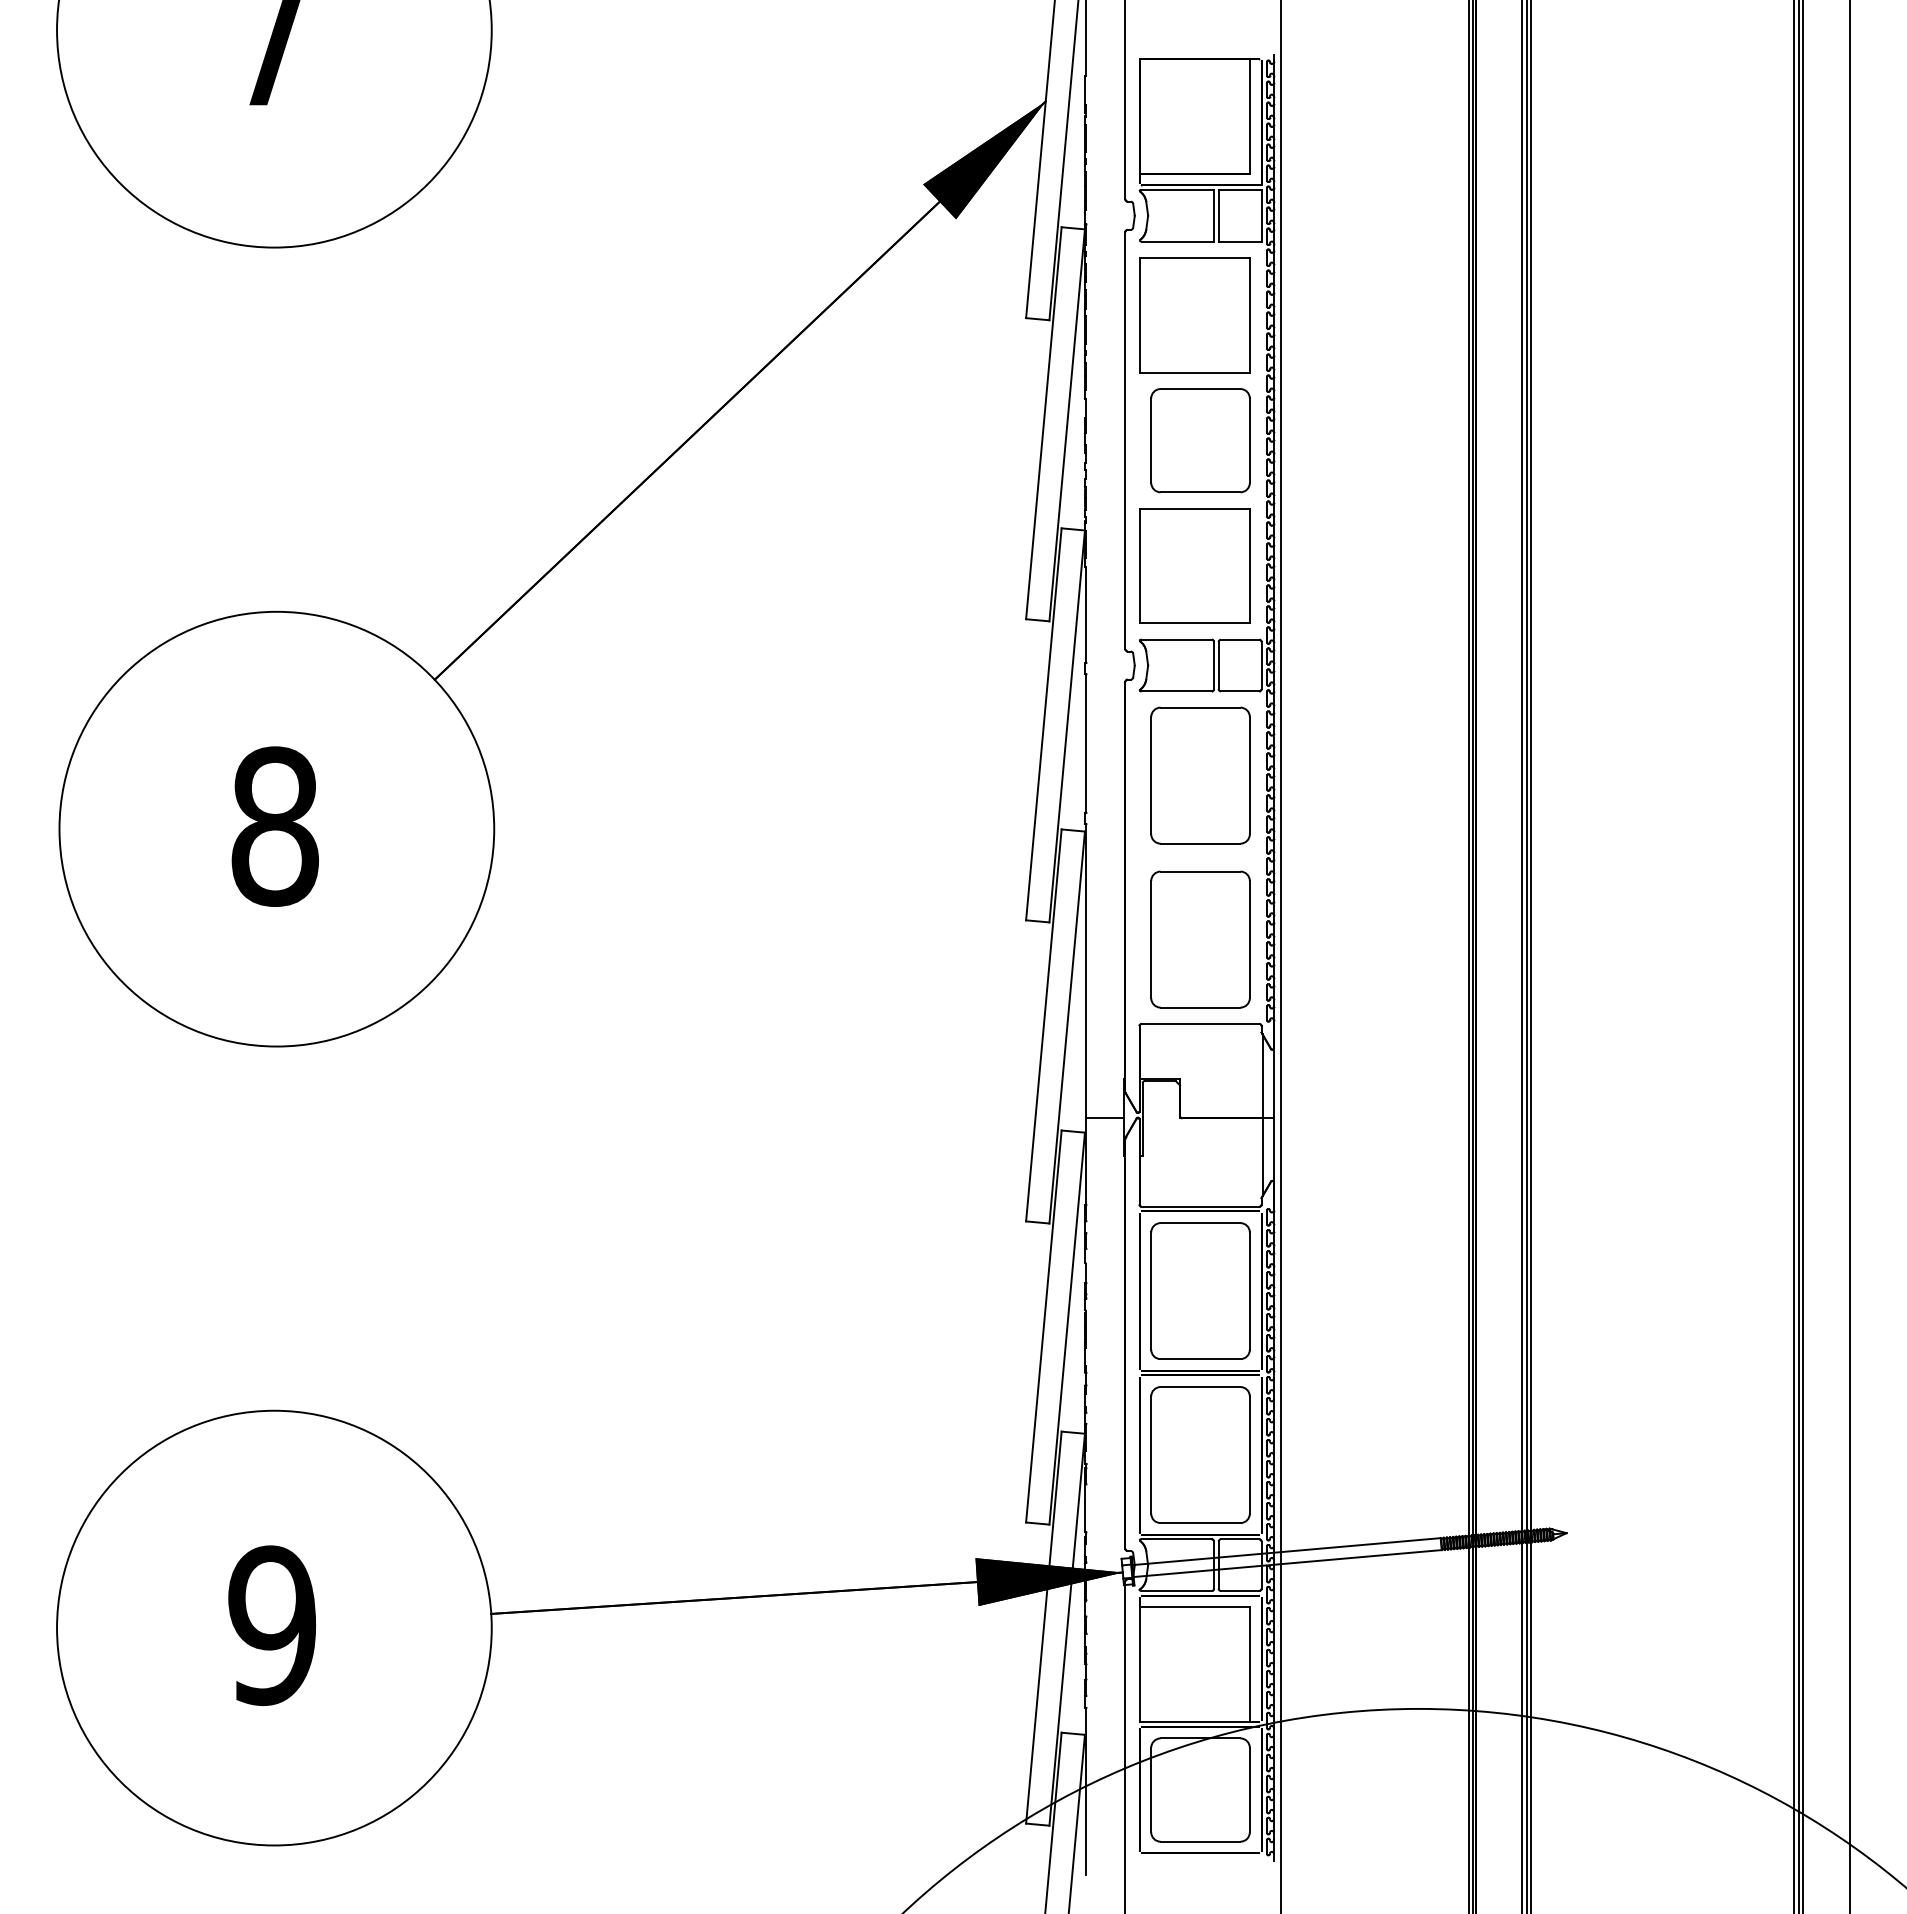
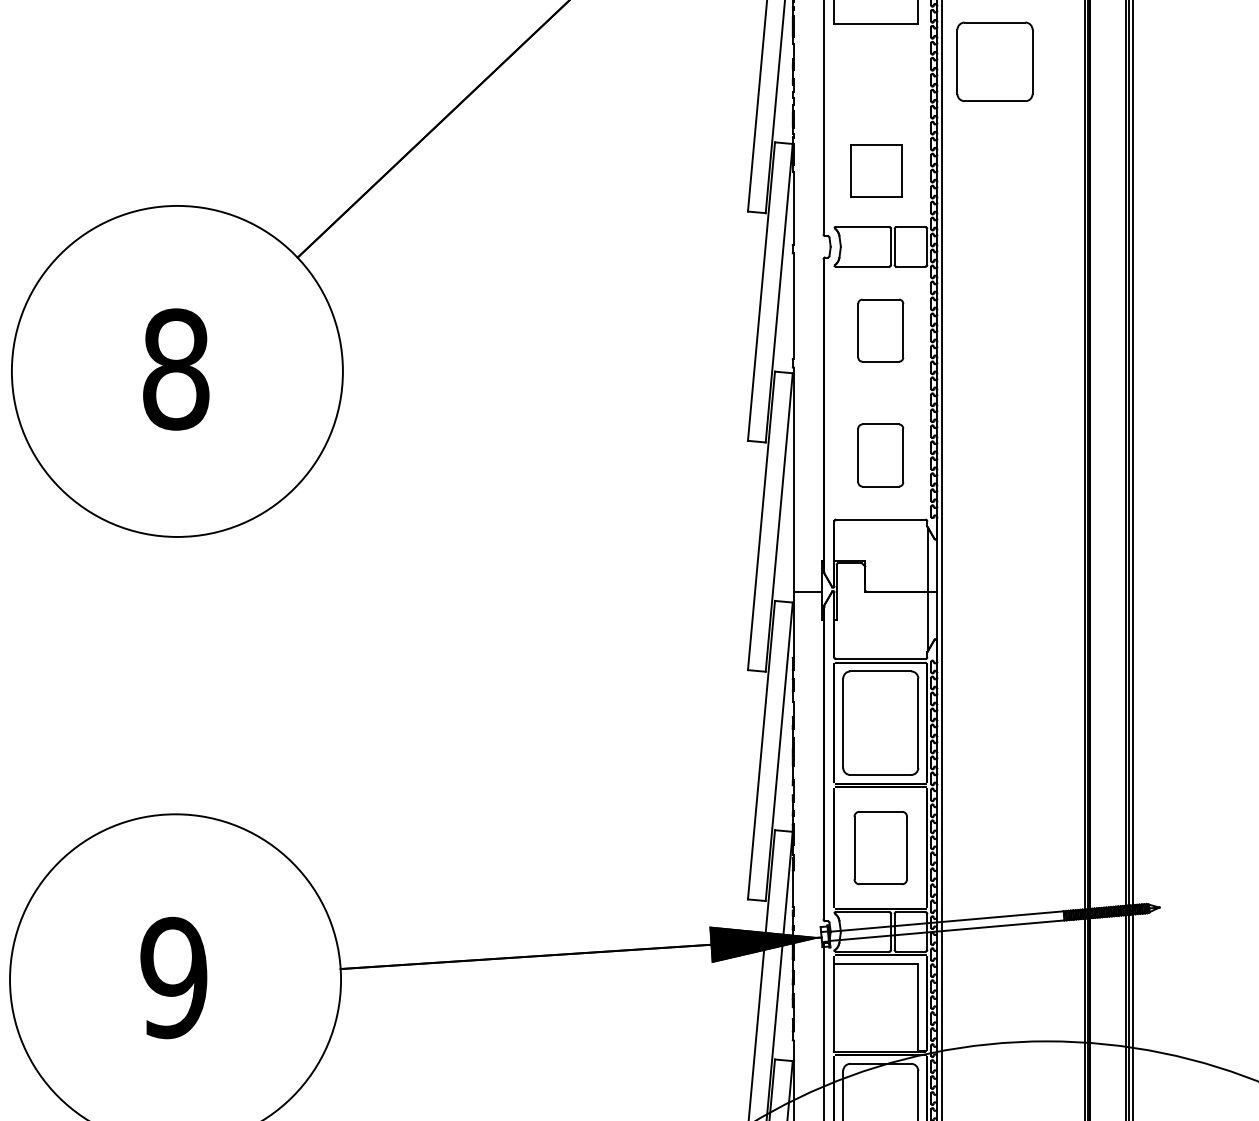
part: (1200, 440) -> (994, 61), moved
part: (1194, 565) -> (876, 170), size x0.6
part: (1200, 775) -> (880, 330), size x0.6
part: (1200, 939) -> (880, 455), size x0.6
part: (1200, 1454) -> (880, 847), size x0.7

